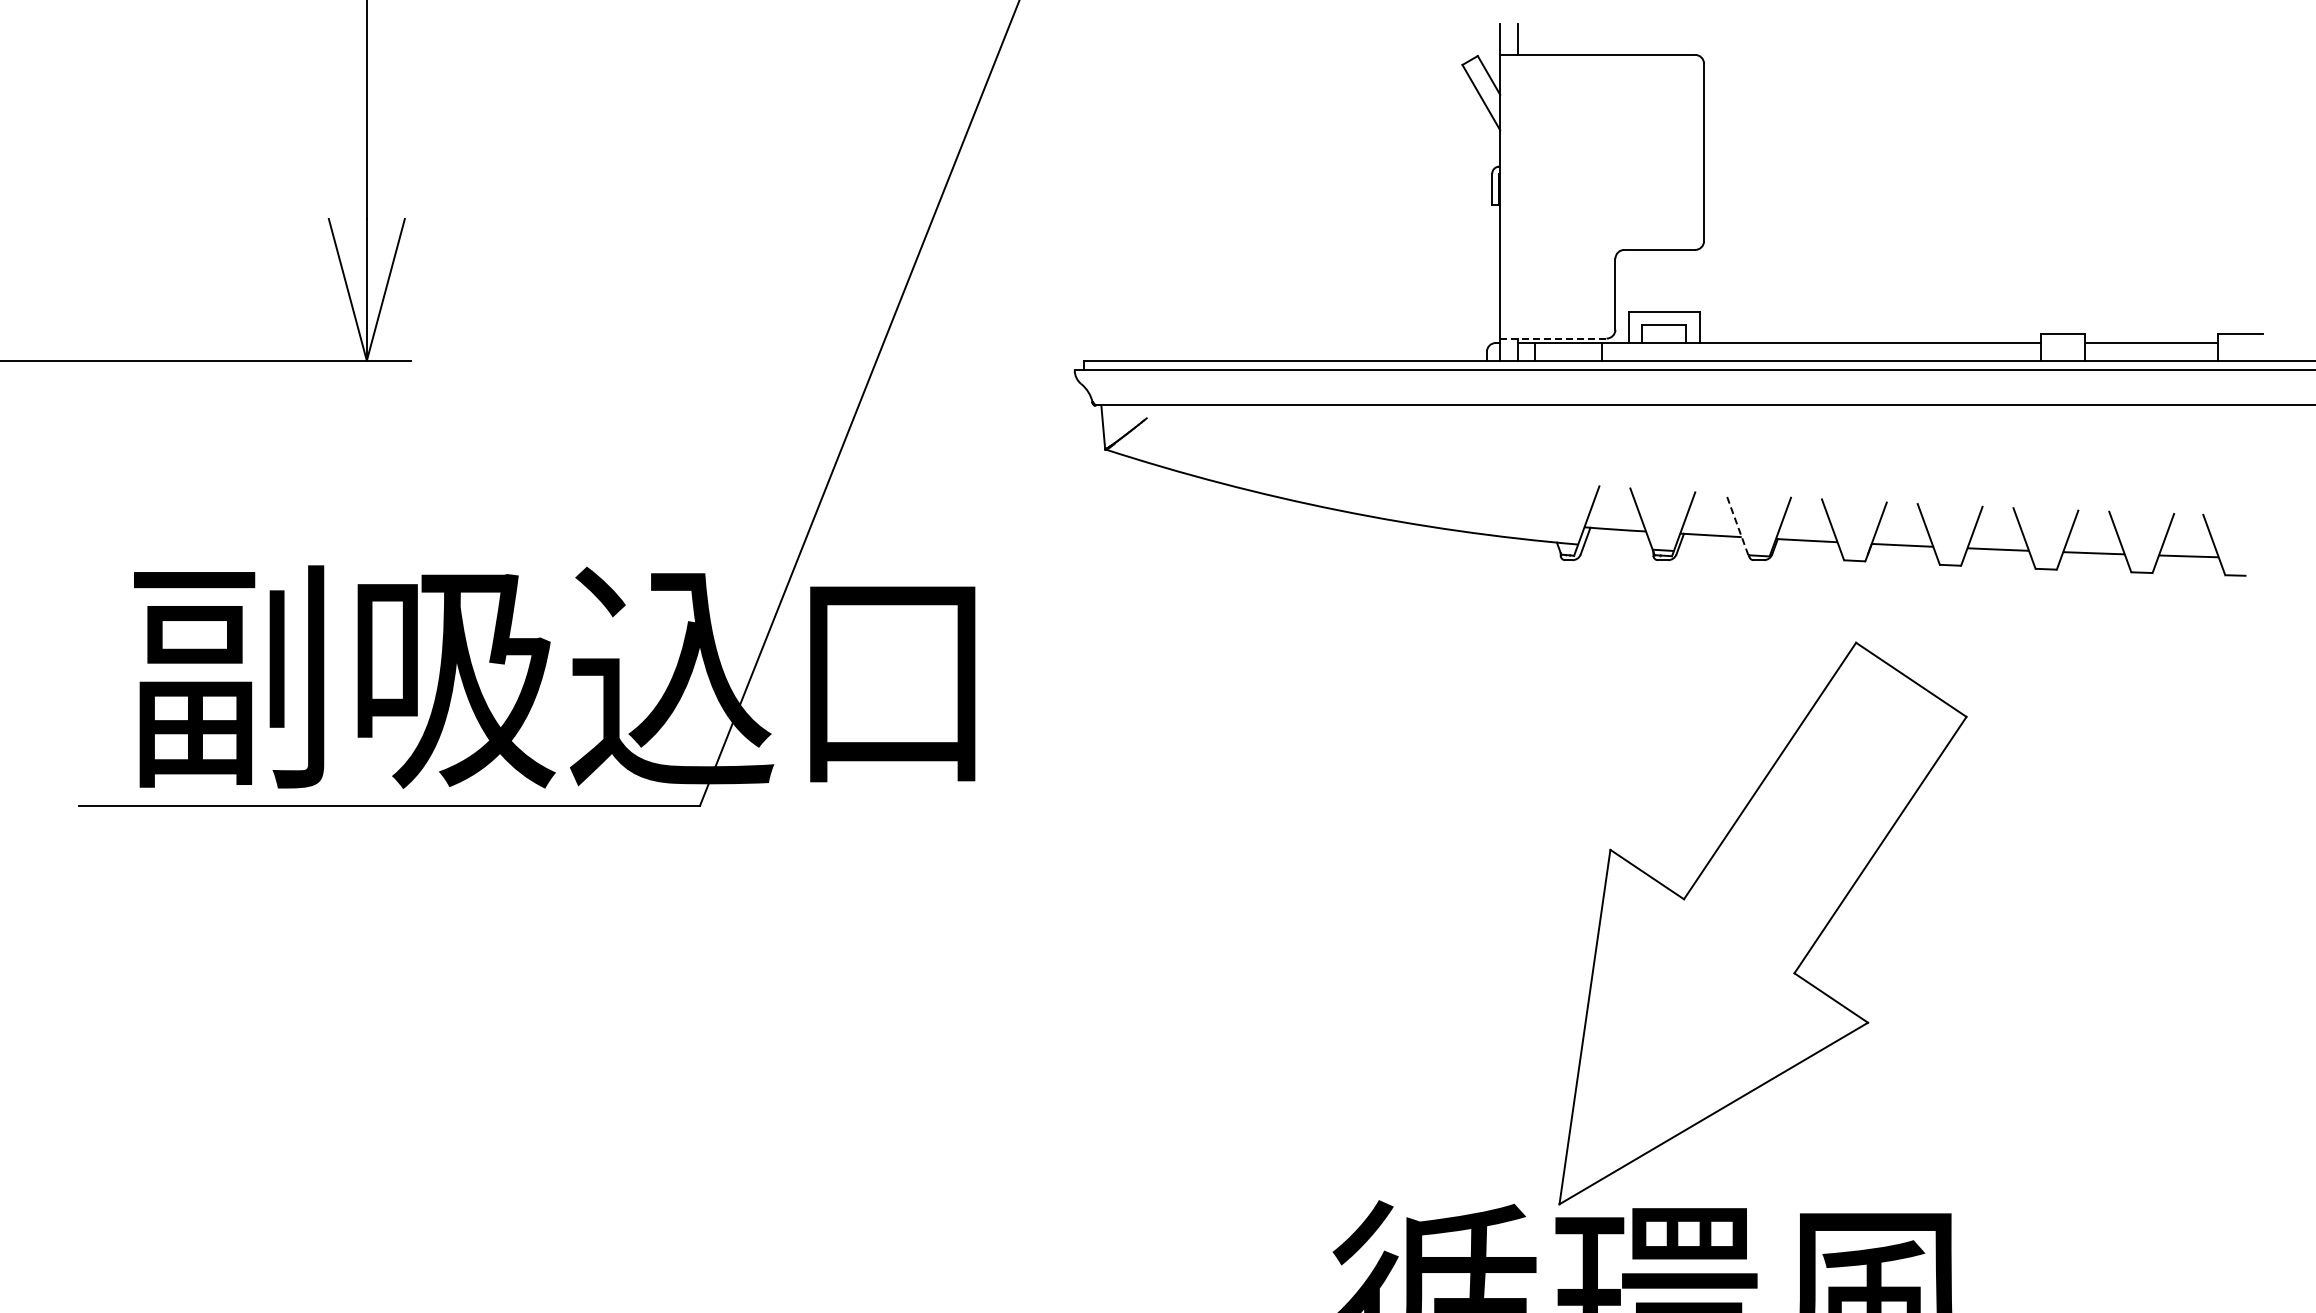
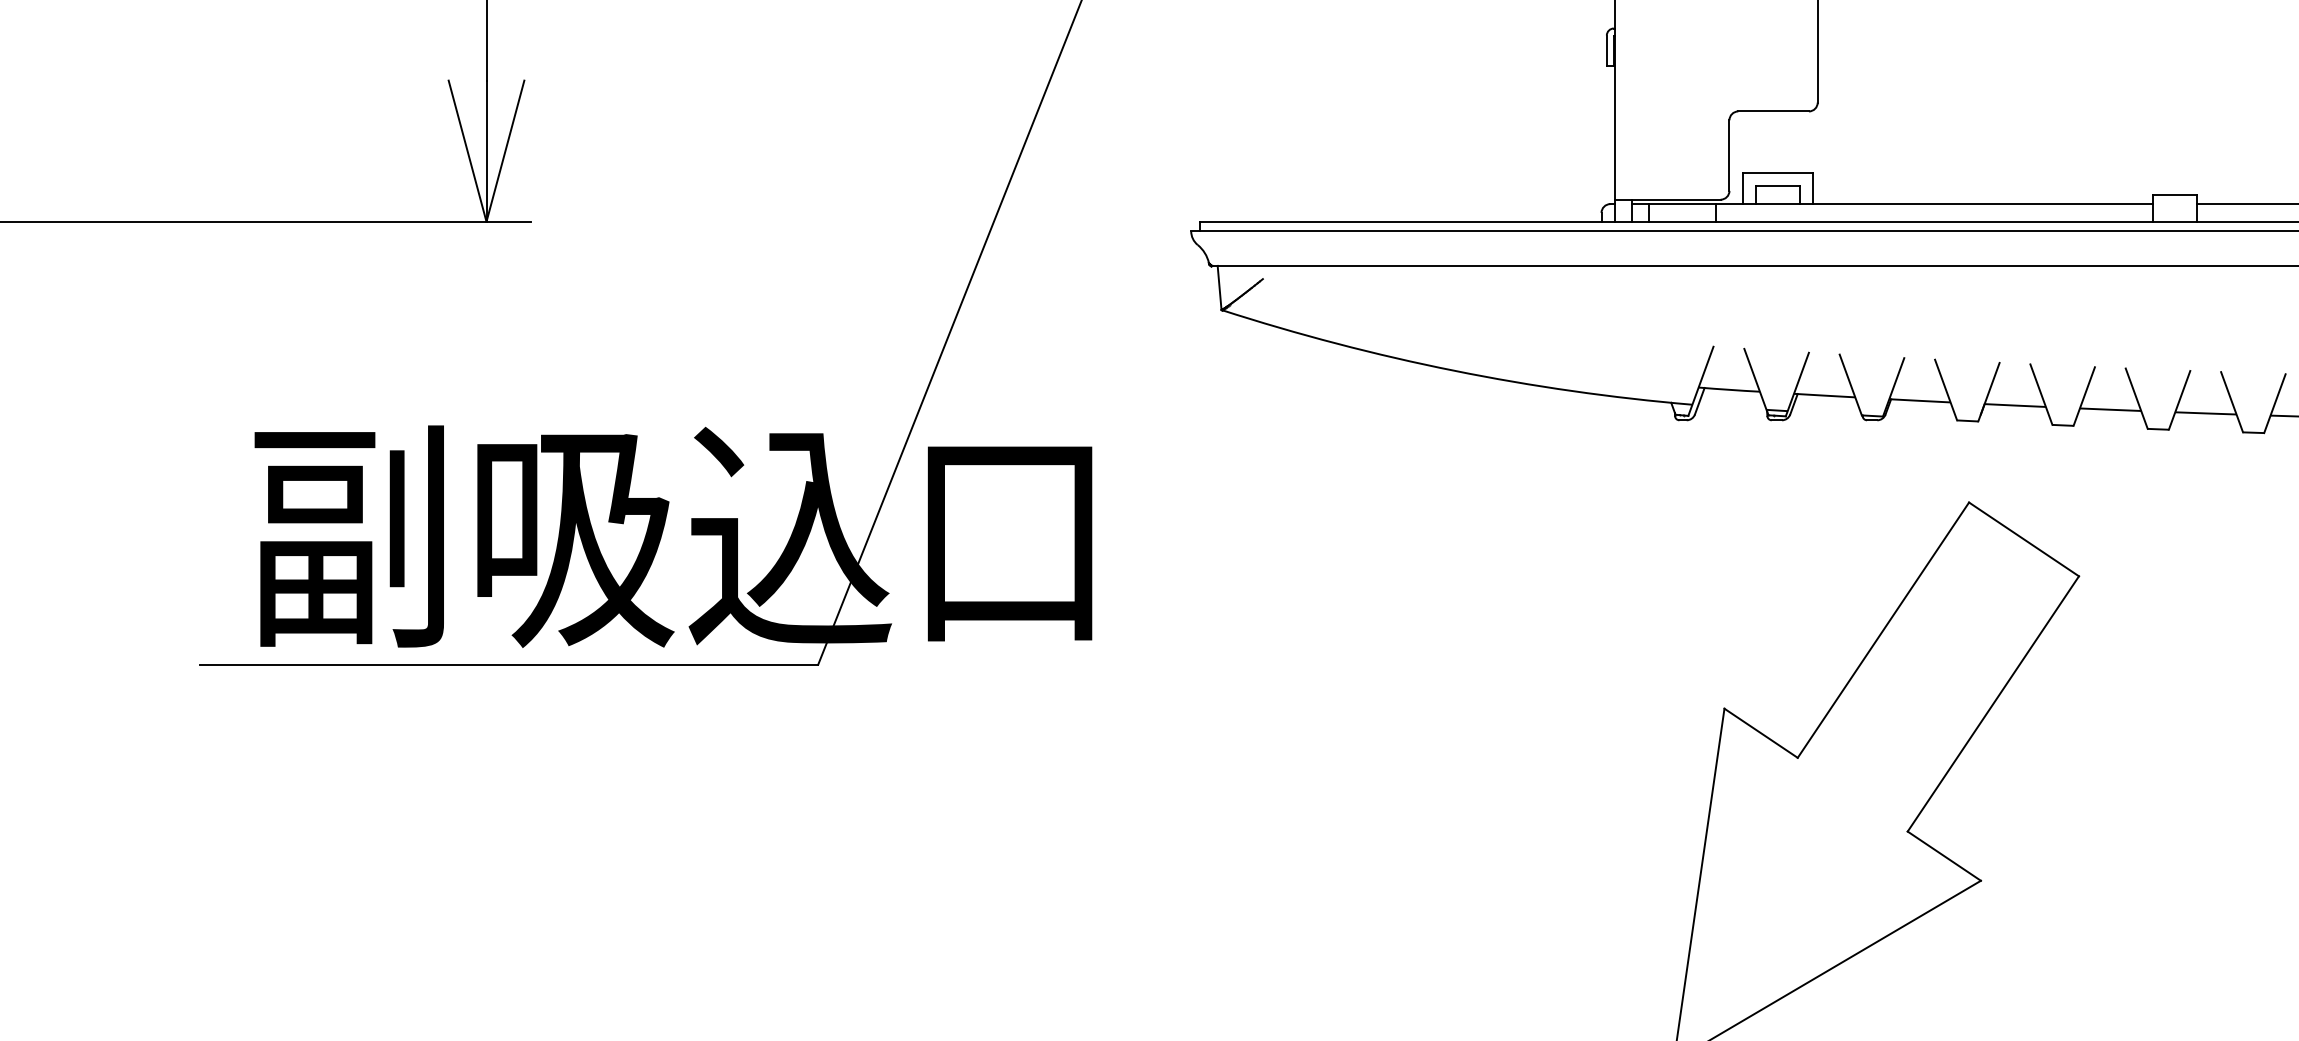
line: (1553, 338) -> (1667, 199), dashed -> solid
line: (1737, 524) -> (1850, 384), dashed -> solid

